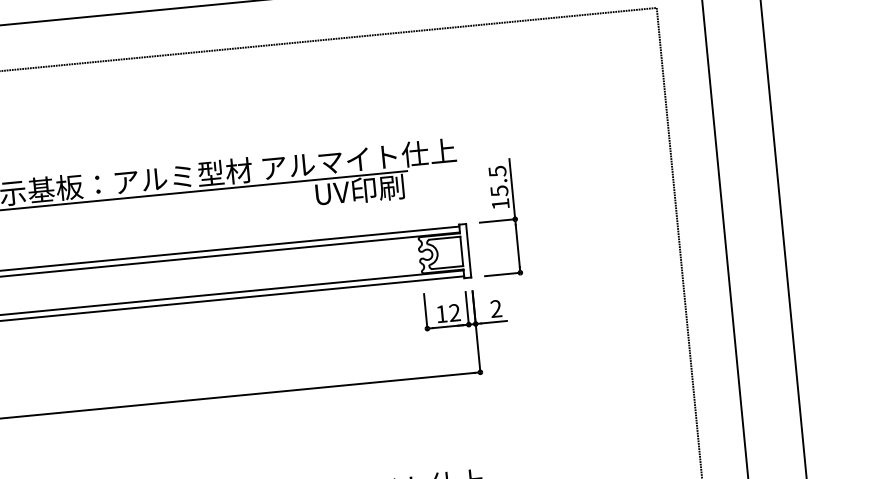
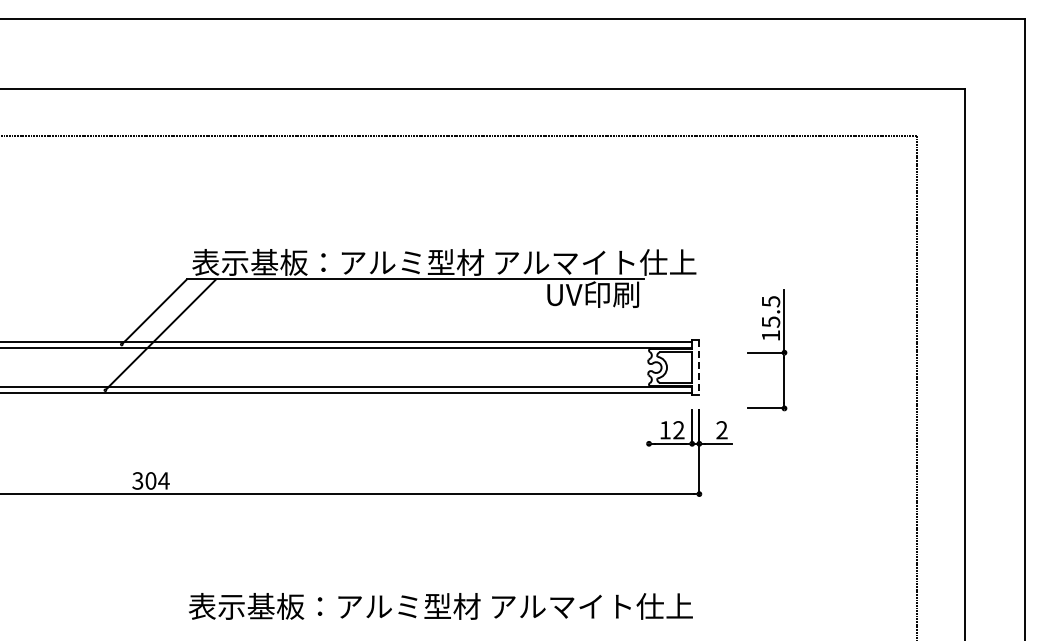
part: (498, 218) -> (767, 350), moved
line: (468, 250) -> (699, 367), solid -> dashed
line: (426, 311) -> (649, 425), removed

